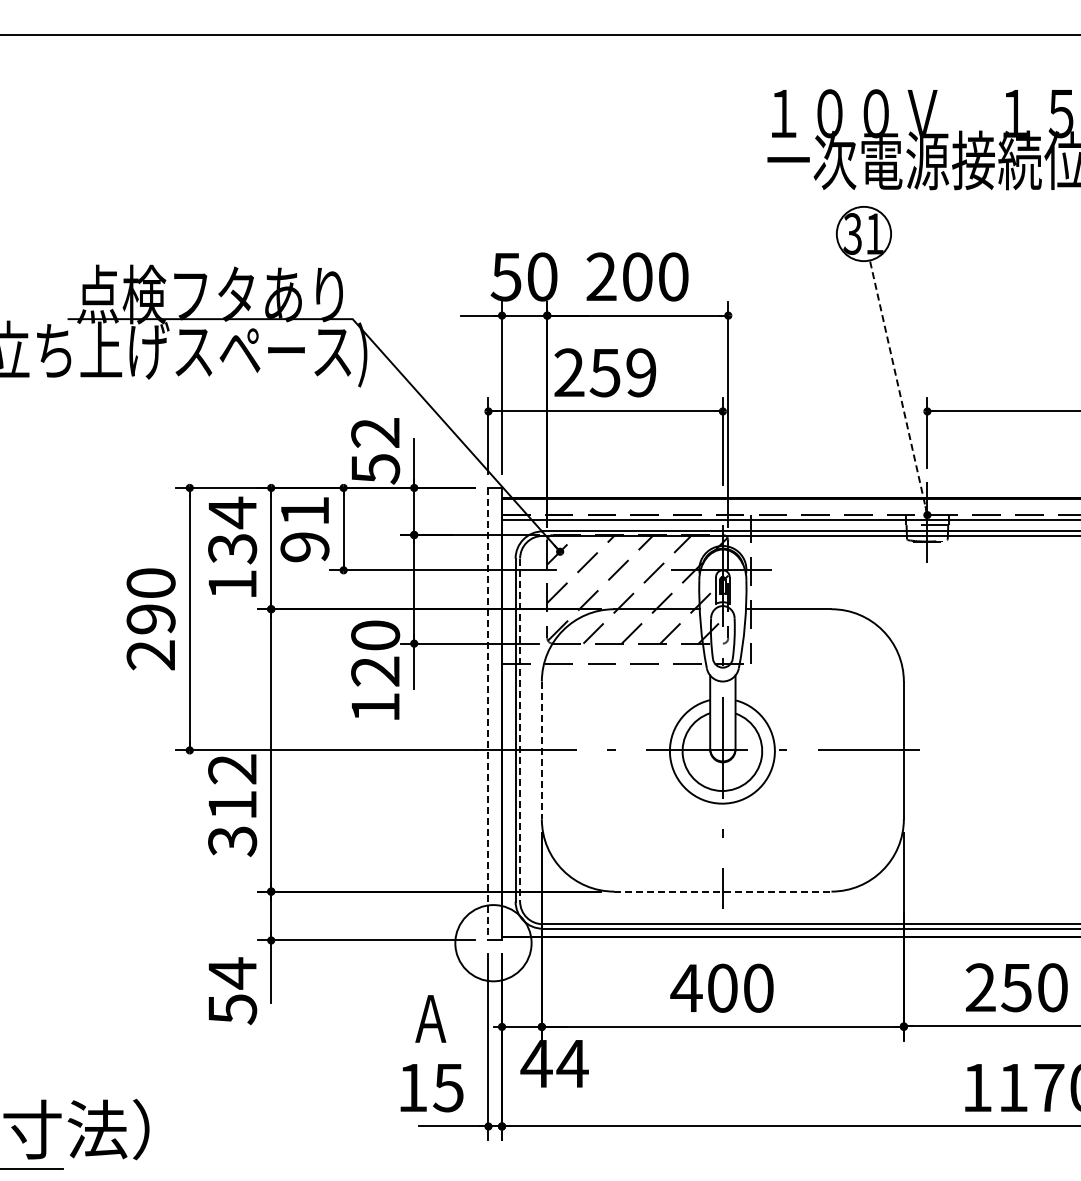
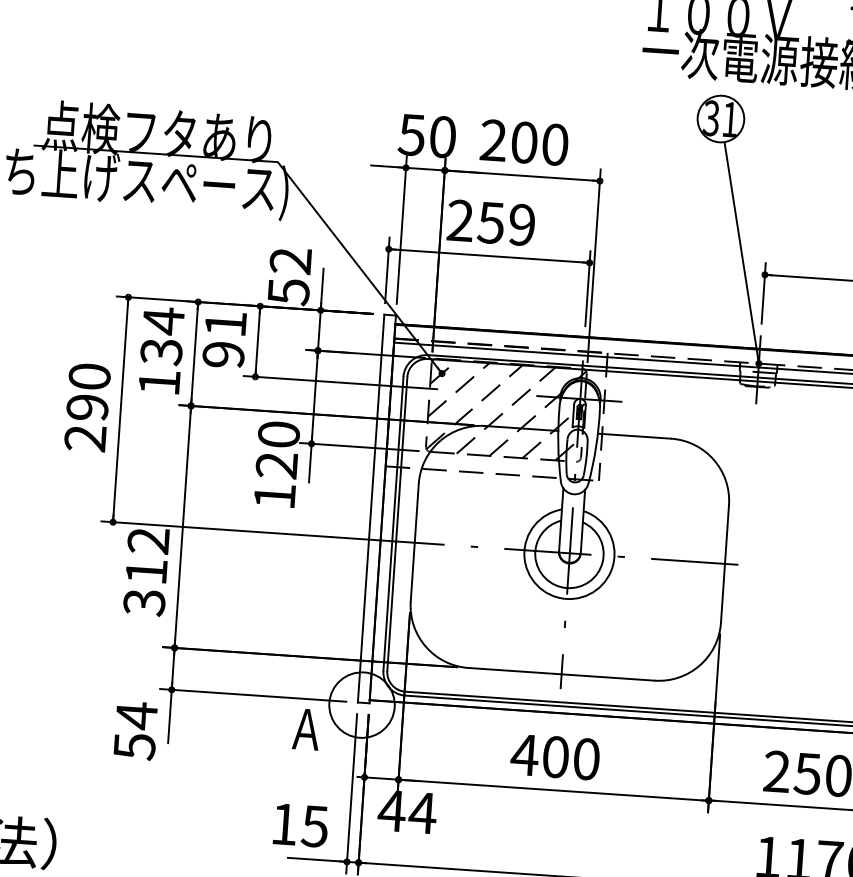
line: (898, 387) -> (741, 252), dashed -> solid
line: (488, 714) -> (371, 508), dashed -> solid
line: (520, 730) -> (397, 524), dashed -> solid
line: (541, 750) -> (414, 542), dashed -> solid
line: (722, 891) -> (561, 674), dashed -> solid
text: (430, 1018) -> (306, 729), moved

